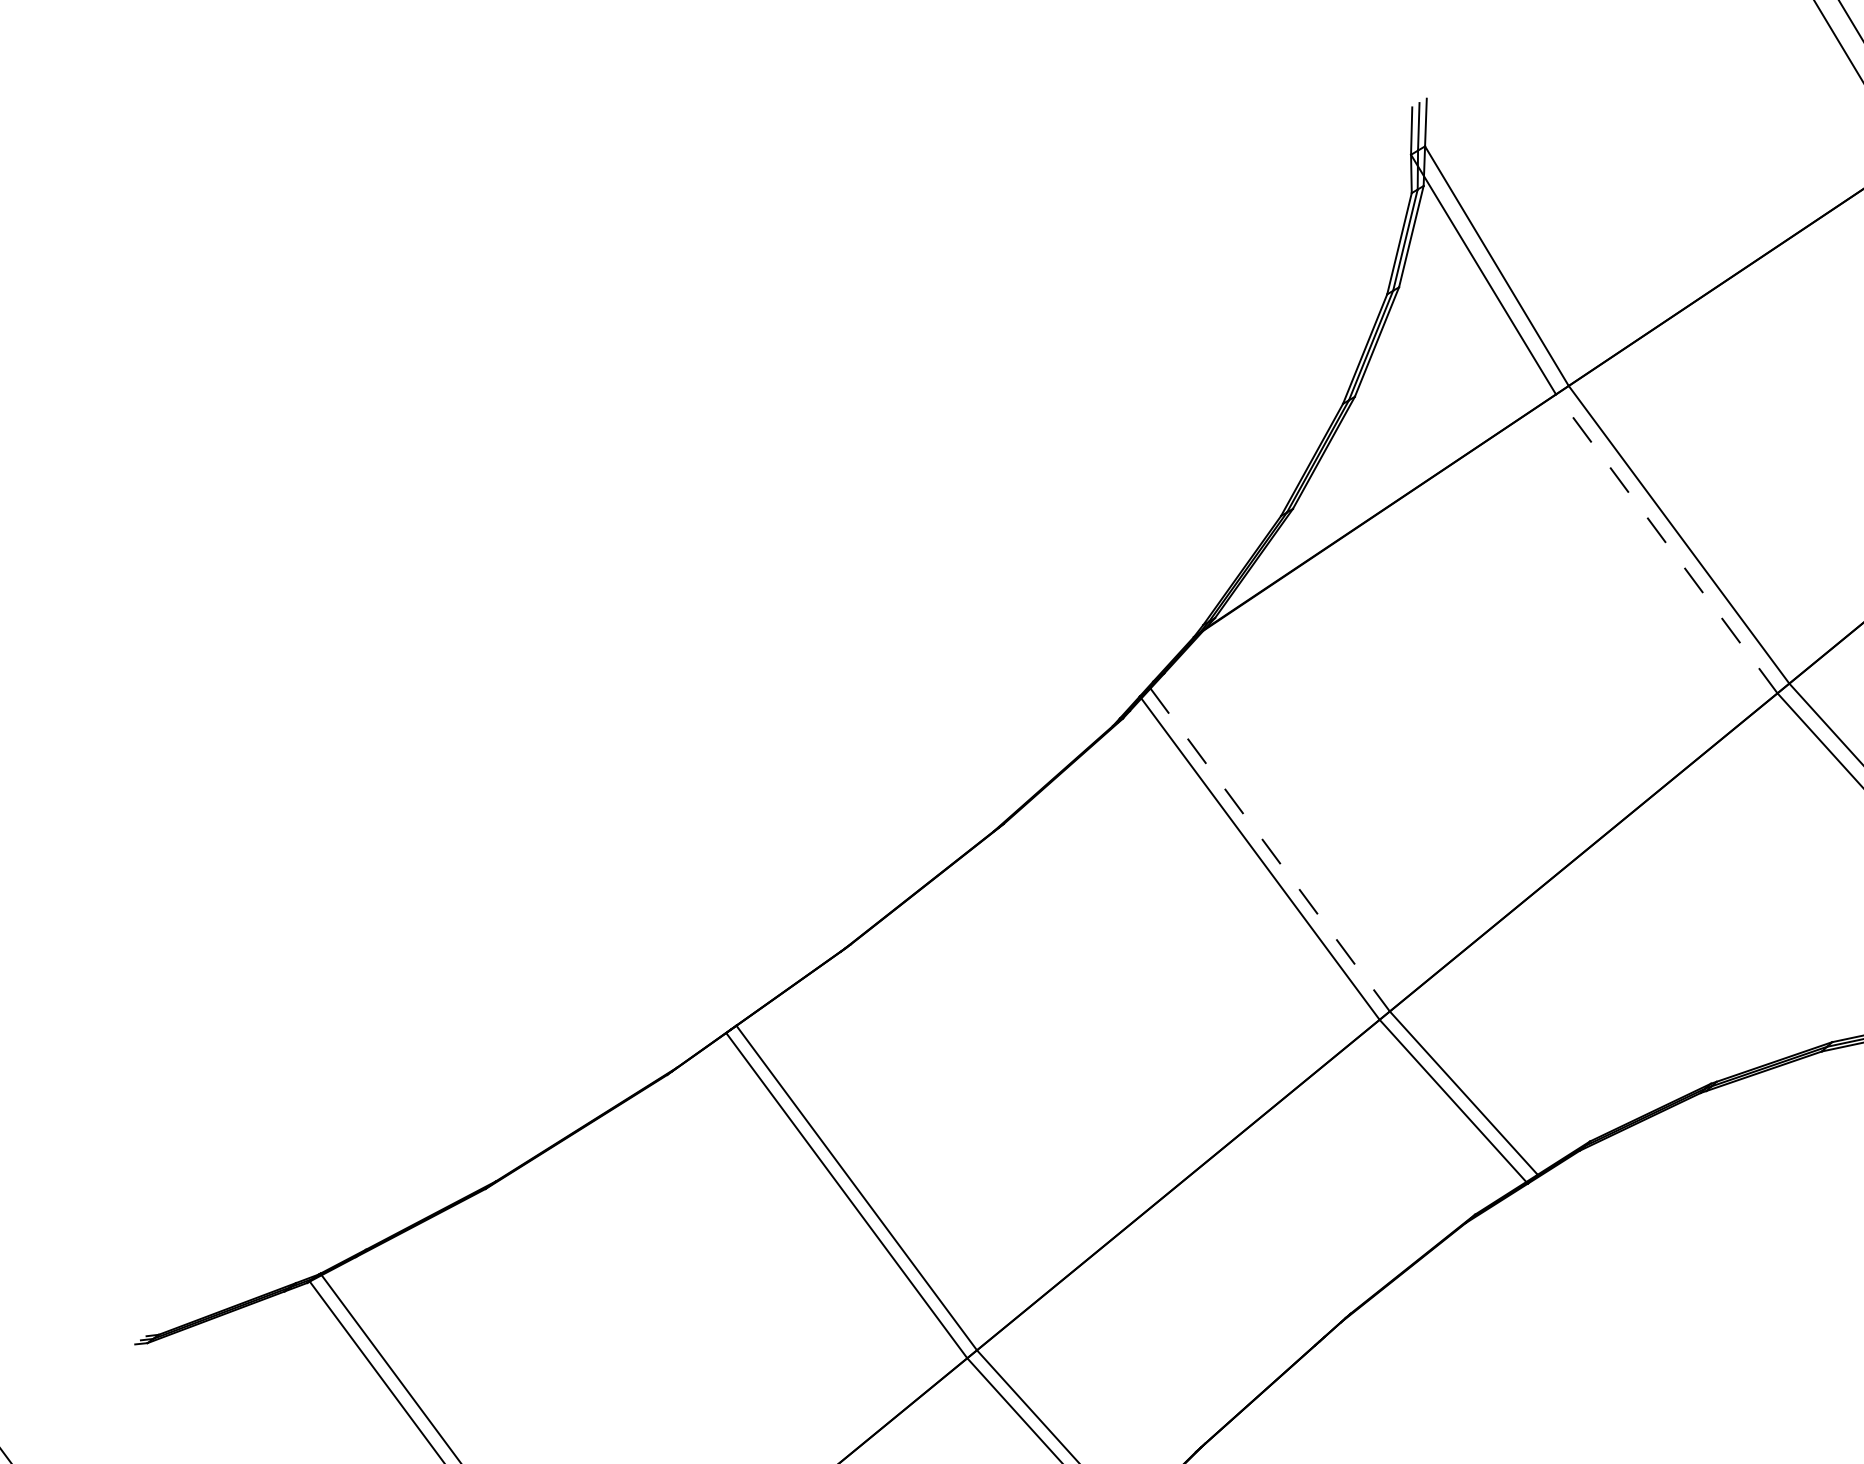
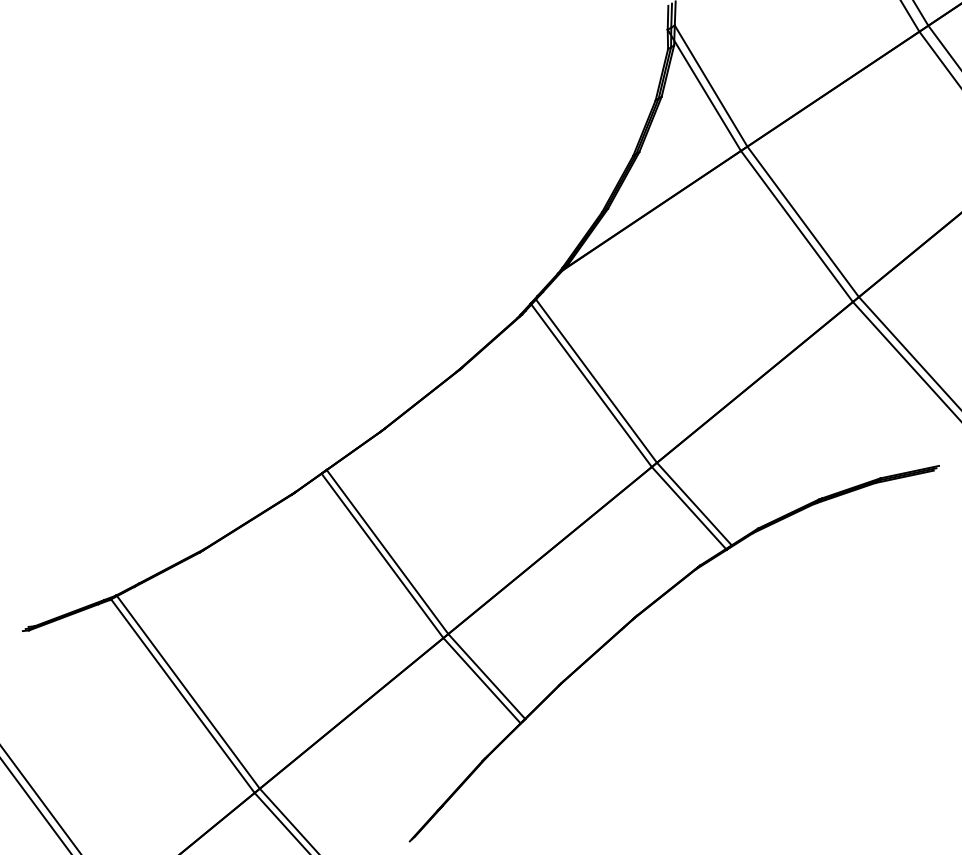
line: (1665, 543) -> (796, 226), dashed -> solid
line: (1270, 850) -> (596, 381), dashed -> solid

